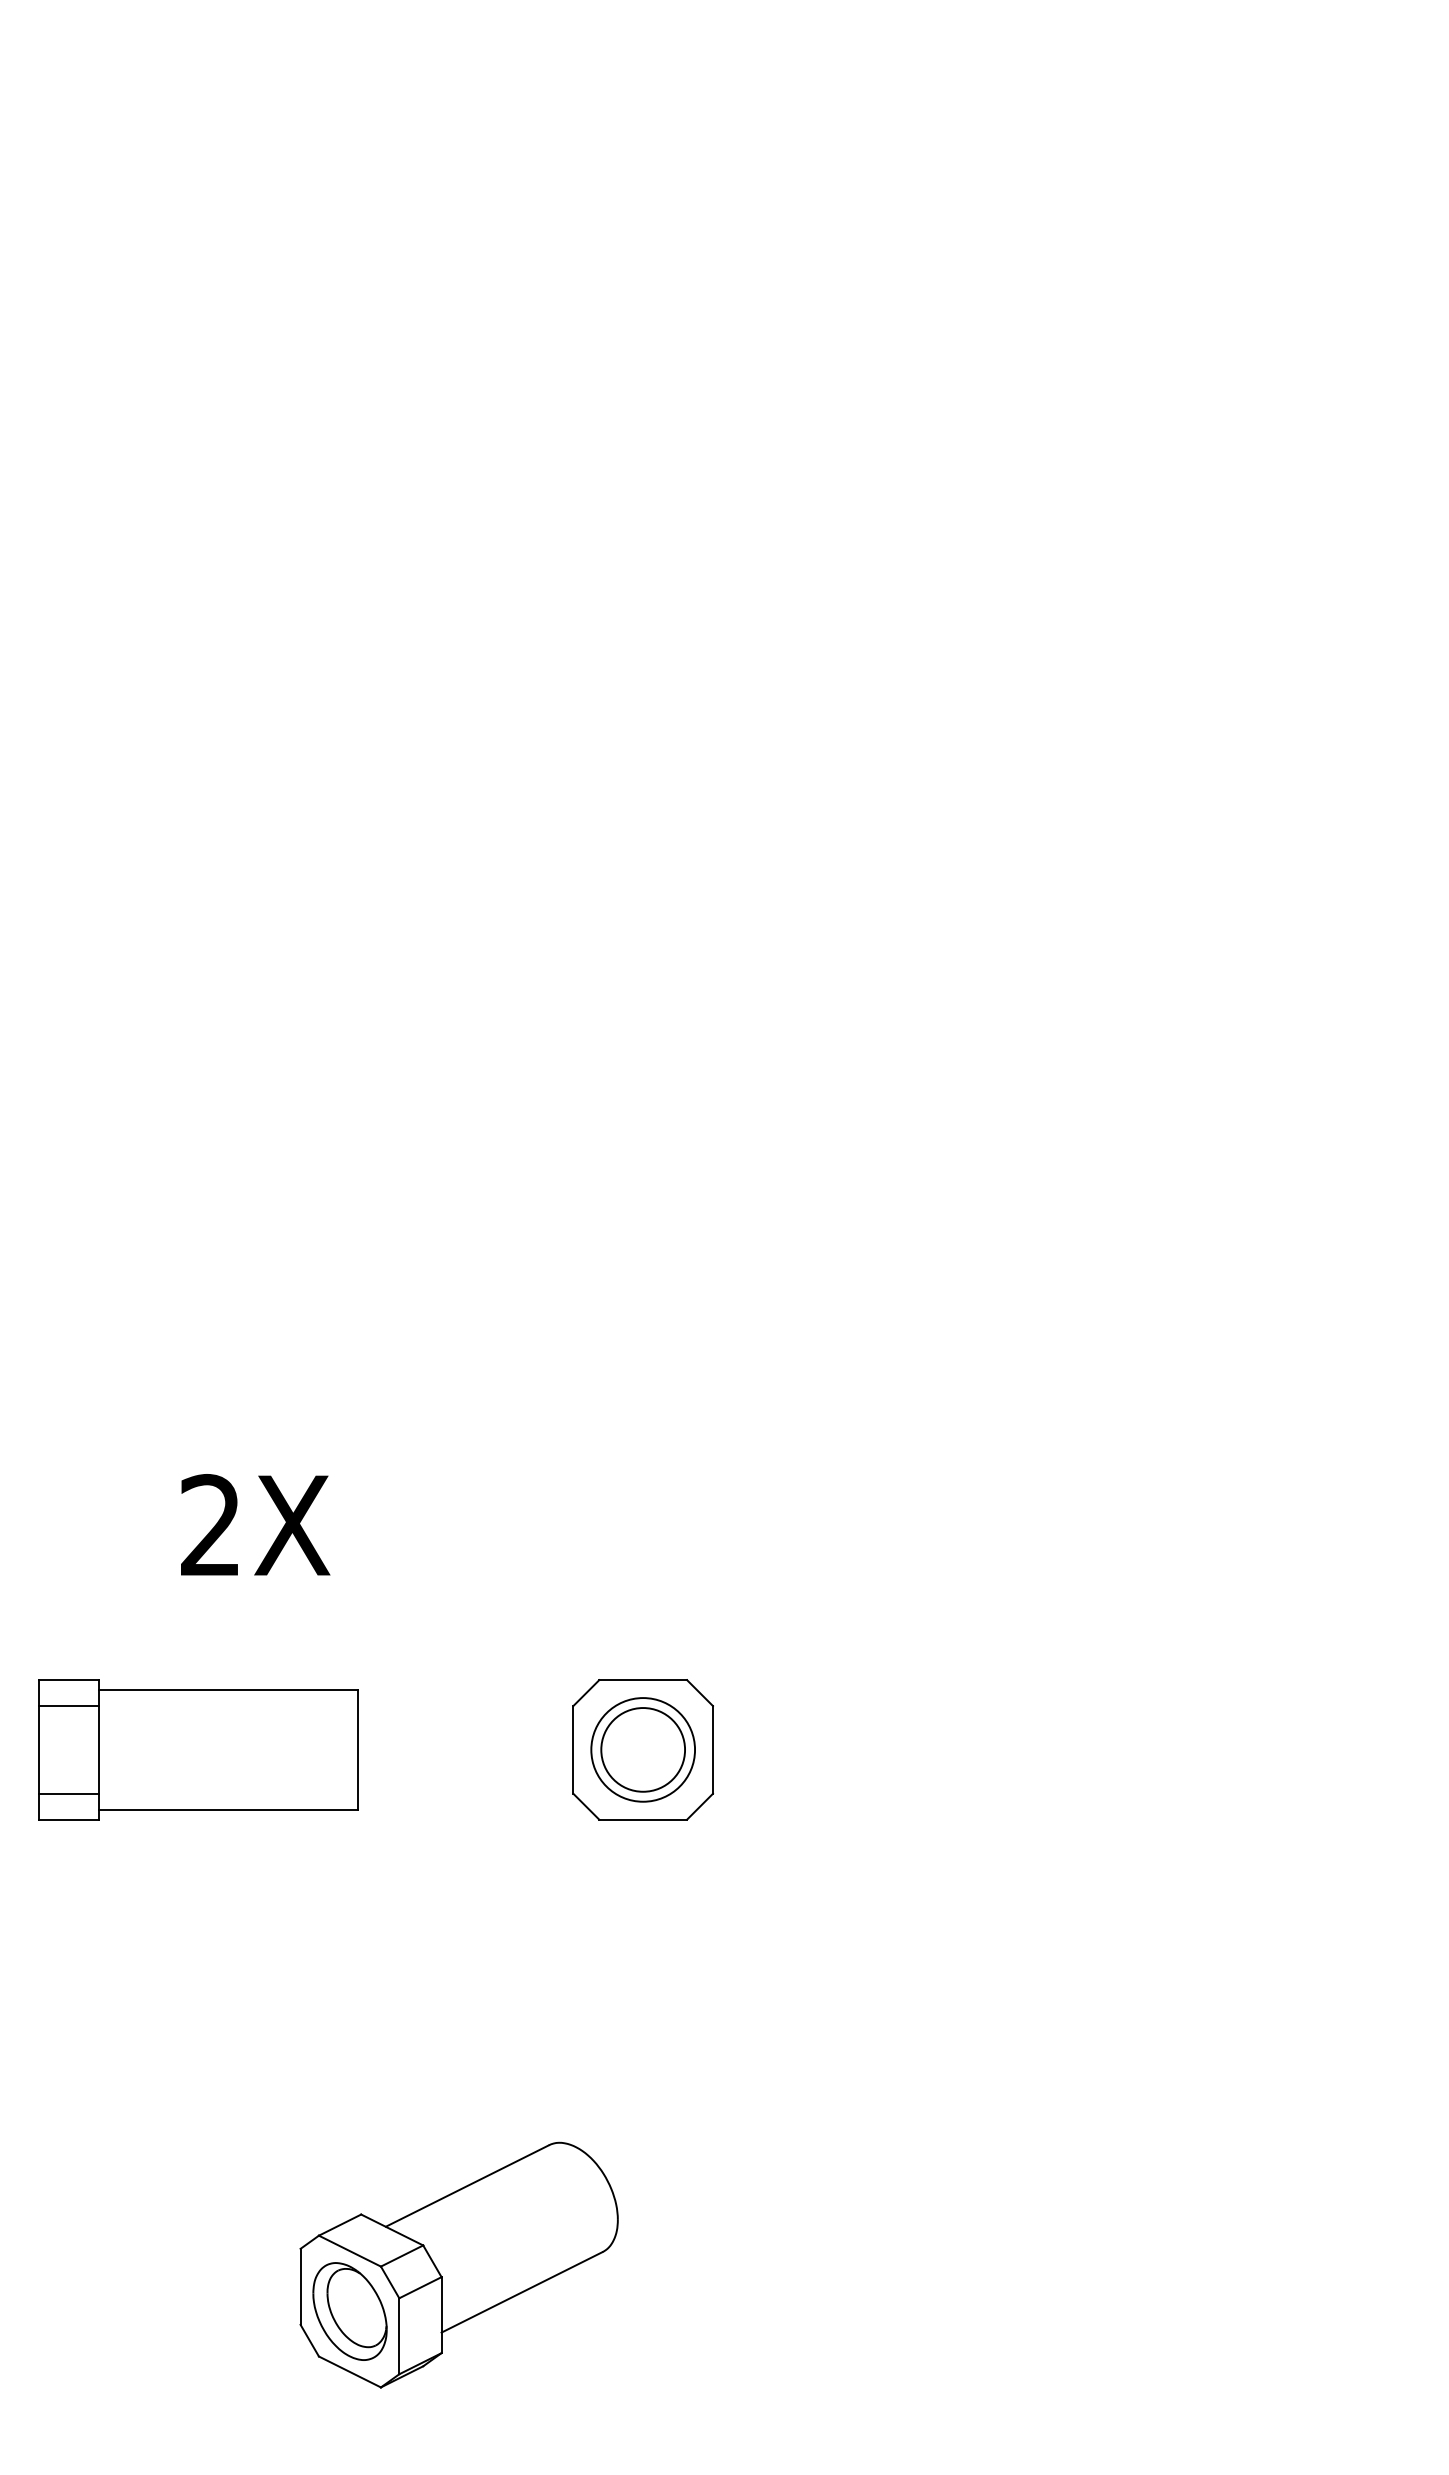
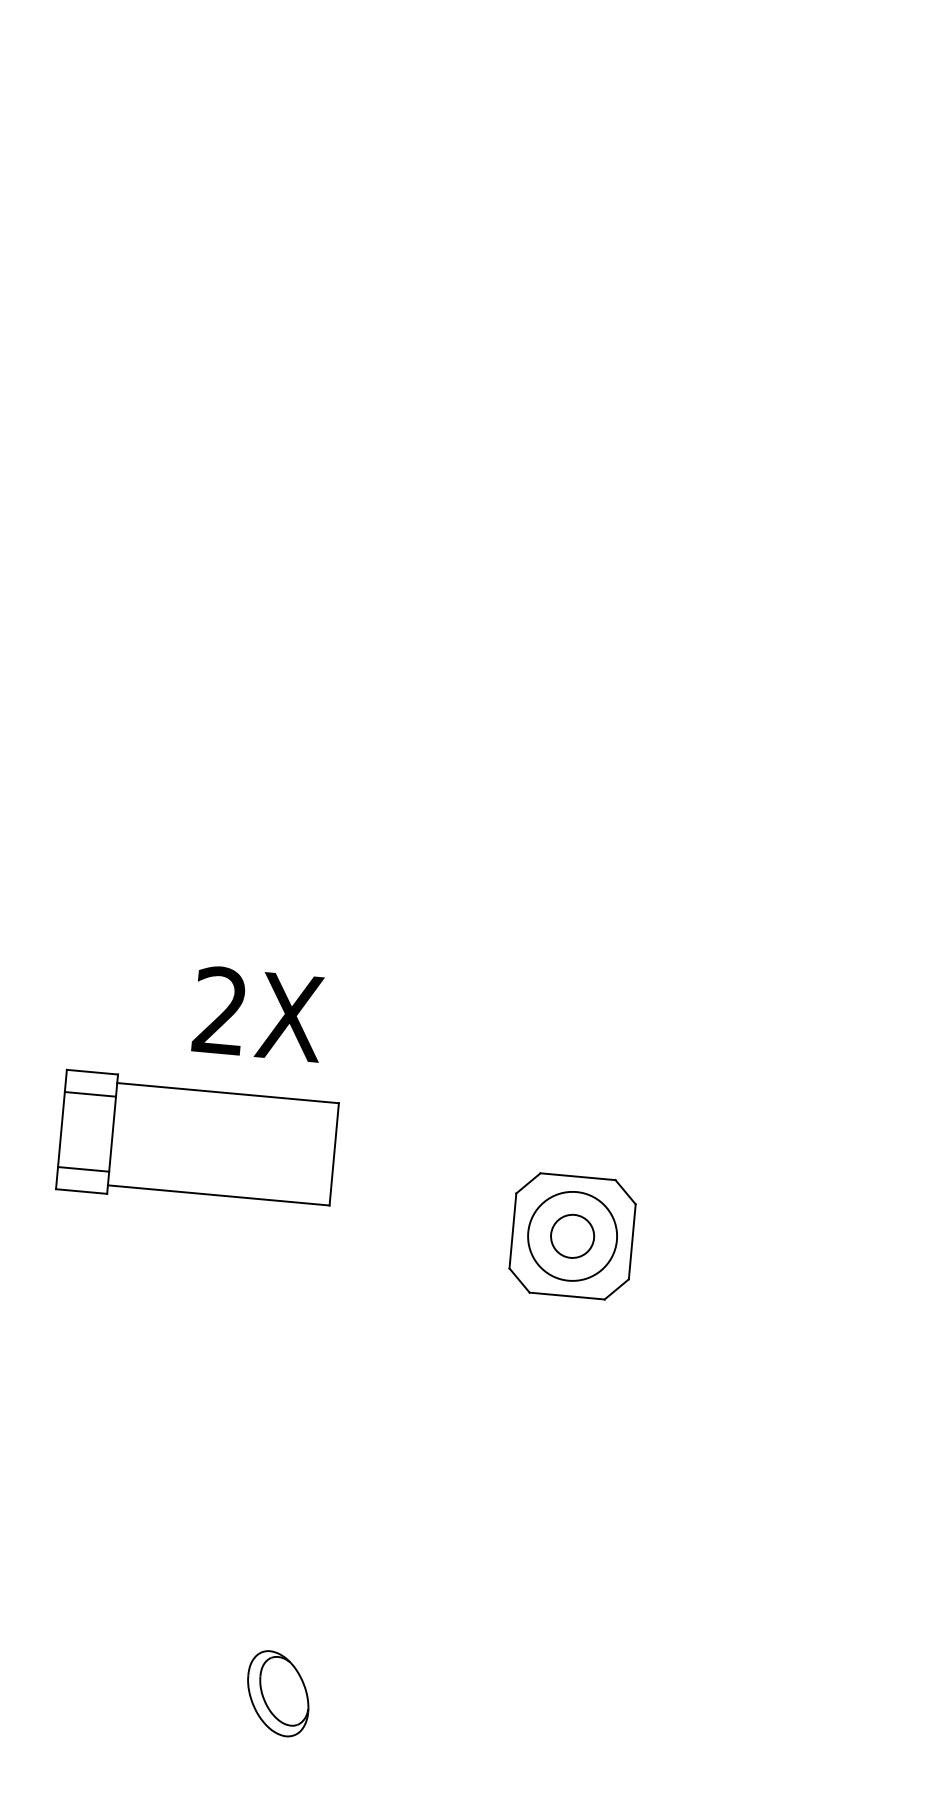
part: (198, 1749) -> (197, 1141), moved
circle: (643, 1749) -> (572, 1236), size x0.6
part: (458, 2264) -> (374, 1661), removed

